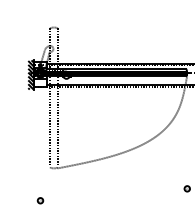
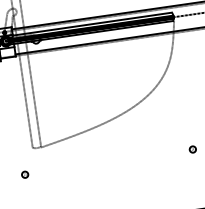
part: (40, 200) -> (25, 174), moved

